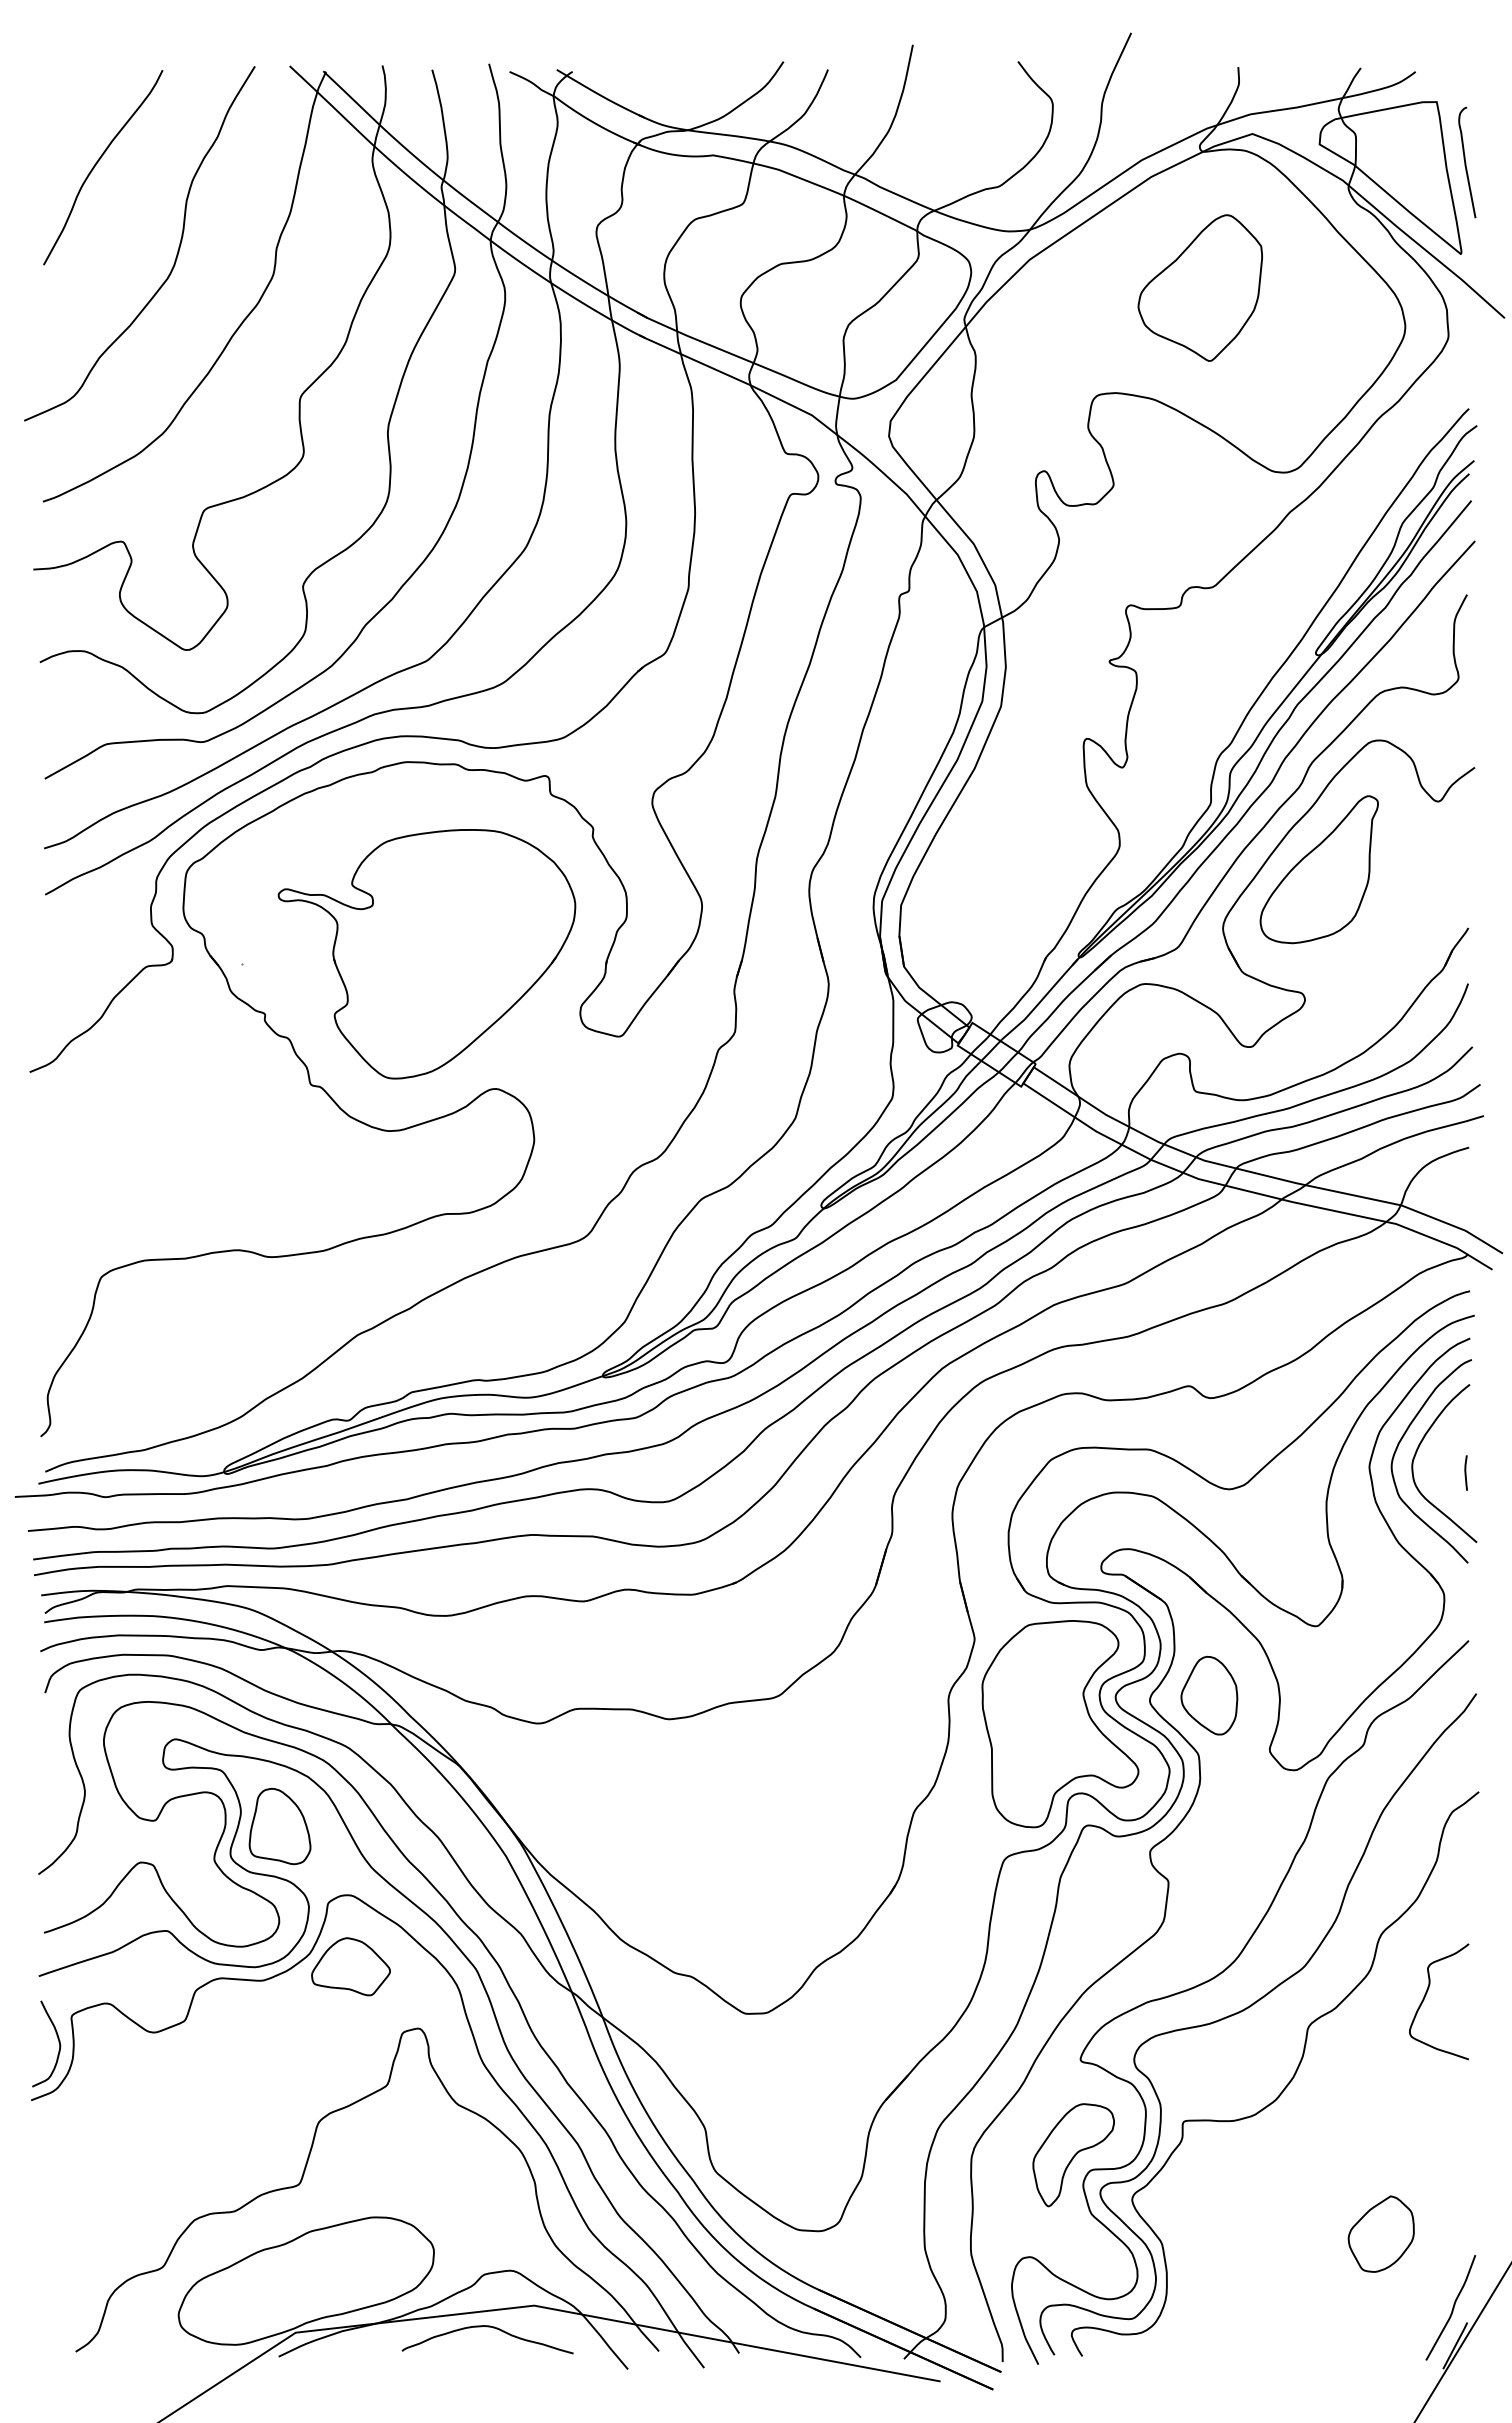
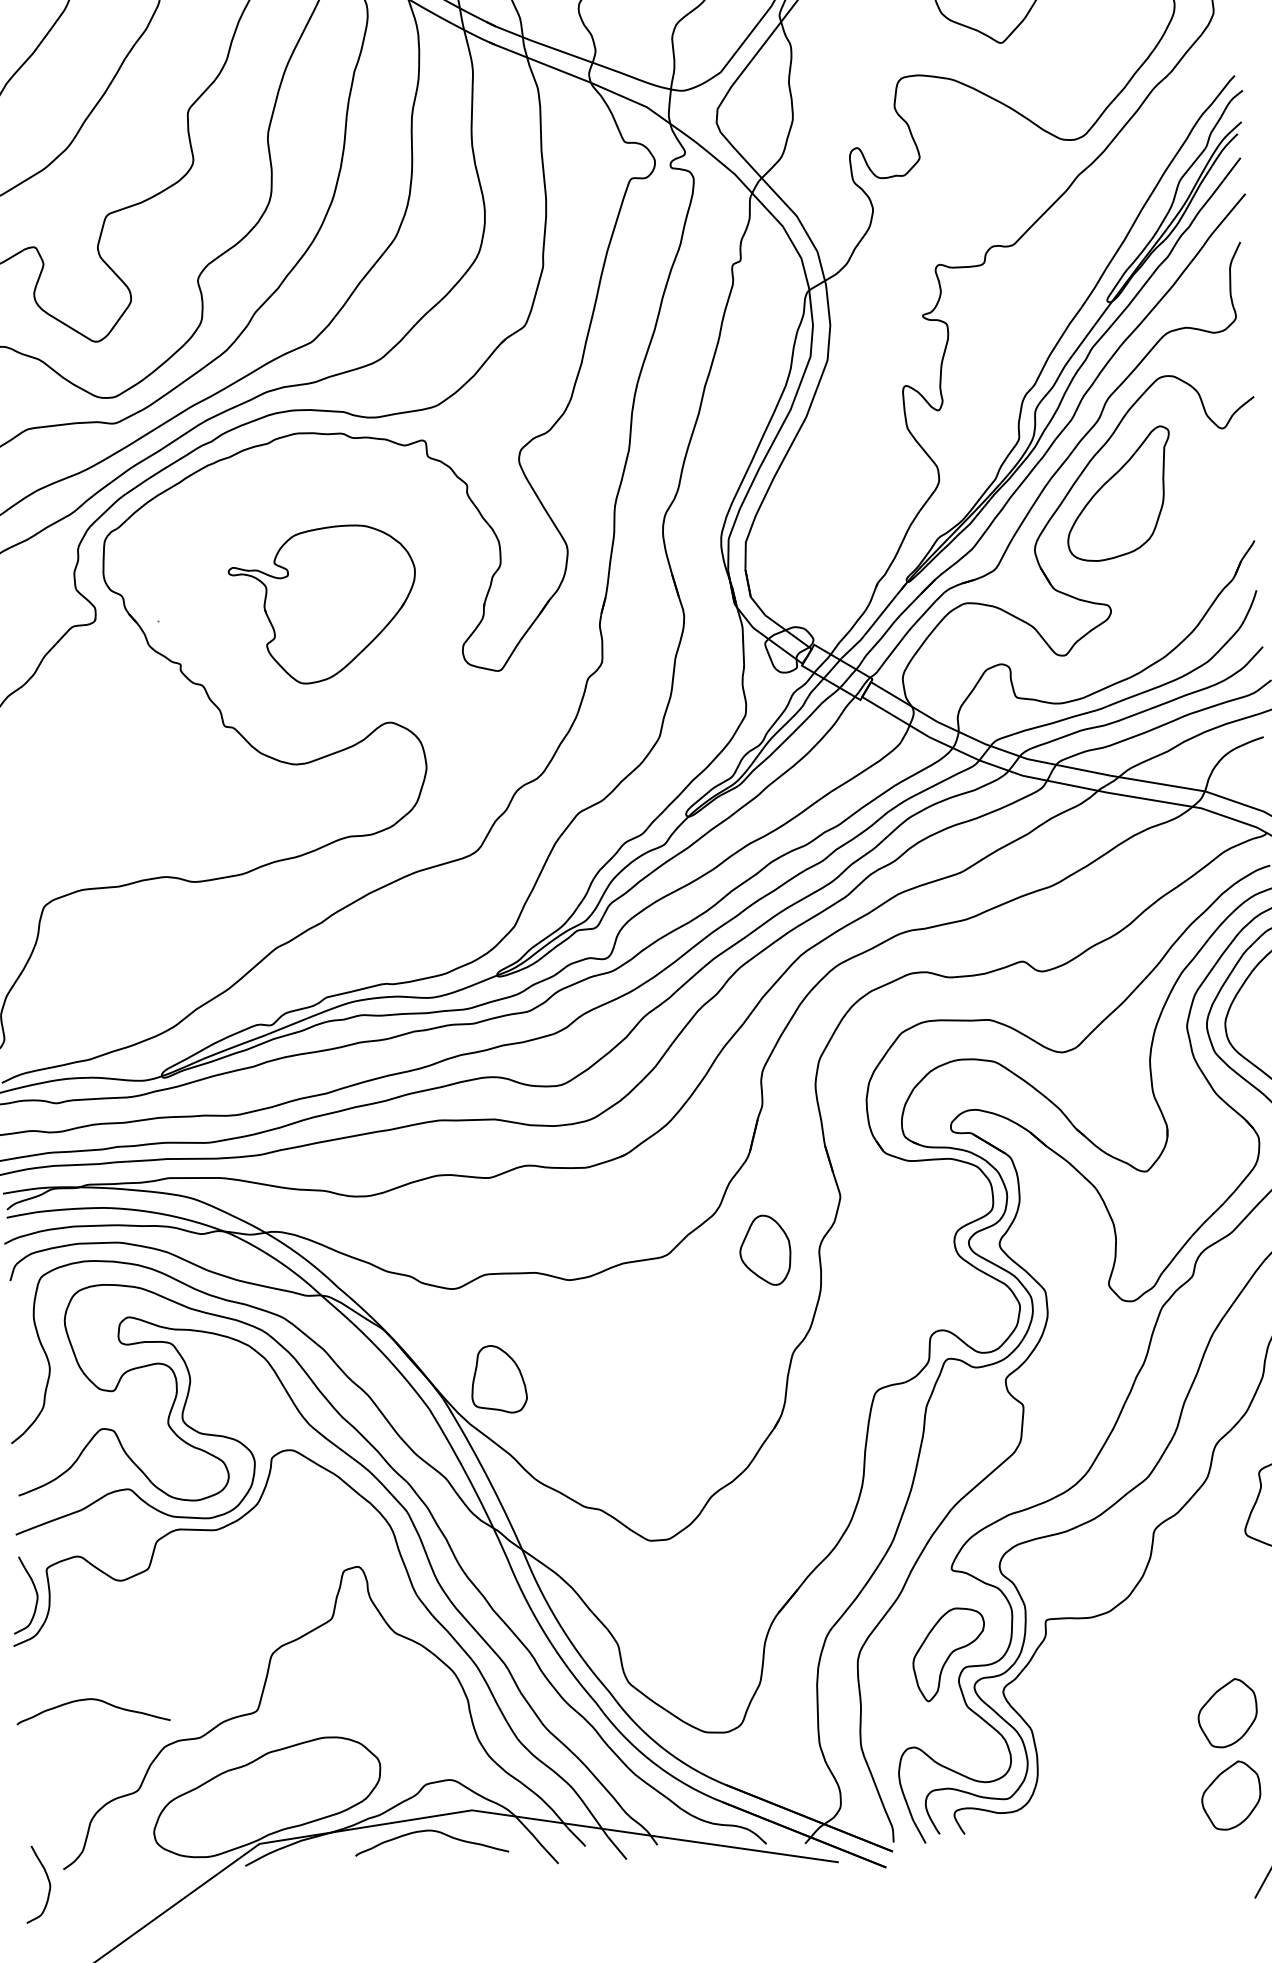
part: (426, 954) -> (322, 604), size x0.7
part: (1209, 1695) -> (765, 1250), moved
part: (1060, 1724) -> (920, 1269), removed
part: (279, 1826) -> (498, 1379), moved
part: (350, 1966) -> (294, 1513), removed
curve: (116, 2164) -> (92, 1700), added
part: (1380, 2325) -> (1230, 1795), added
curve: (58, 2365) -> (48, 1882), added

